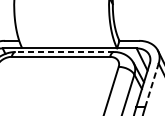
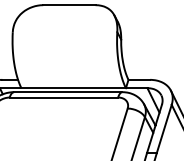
line: (64, 52) -> (67, 92), dashed -> solid
line: (152, 84) -> (164, 128), dashed -> solid

